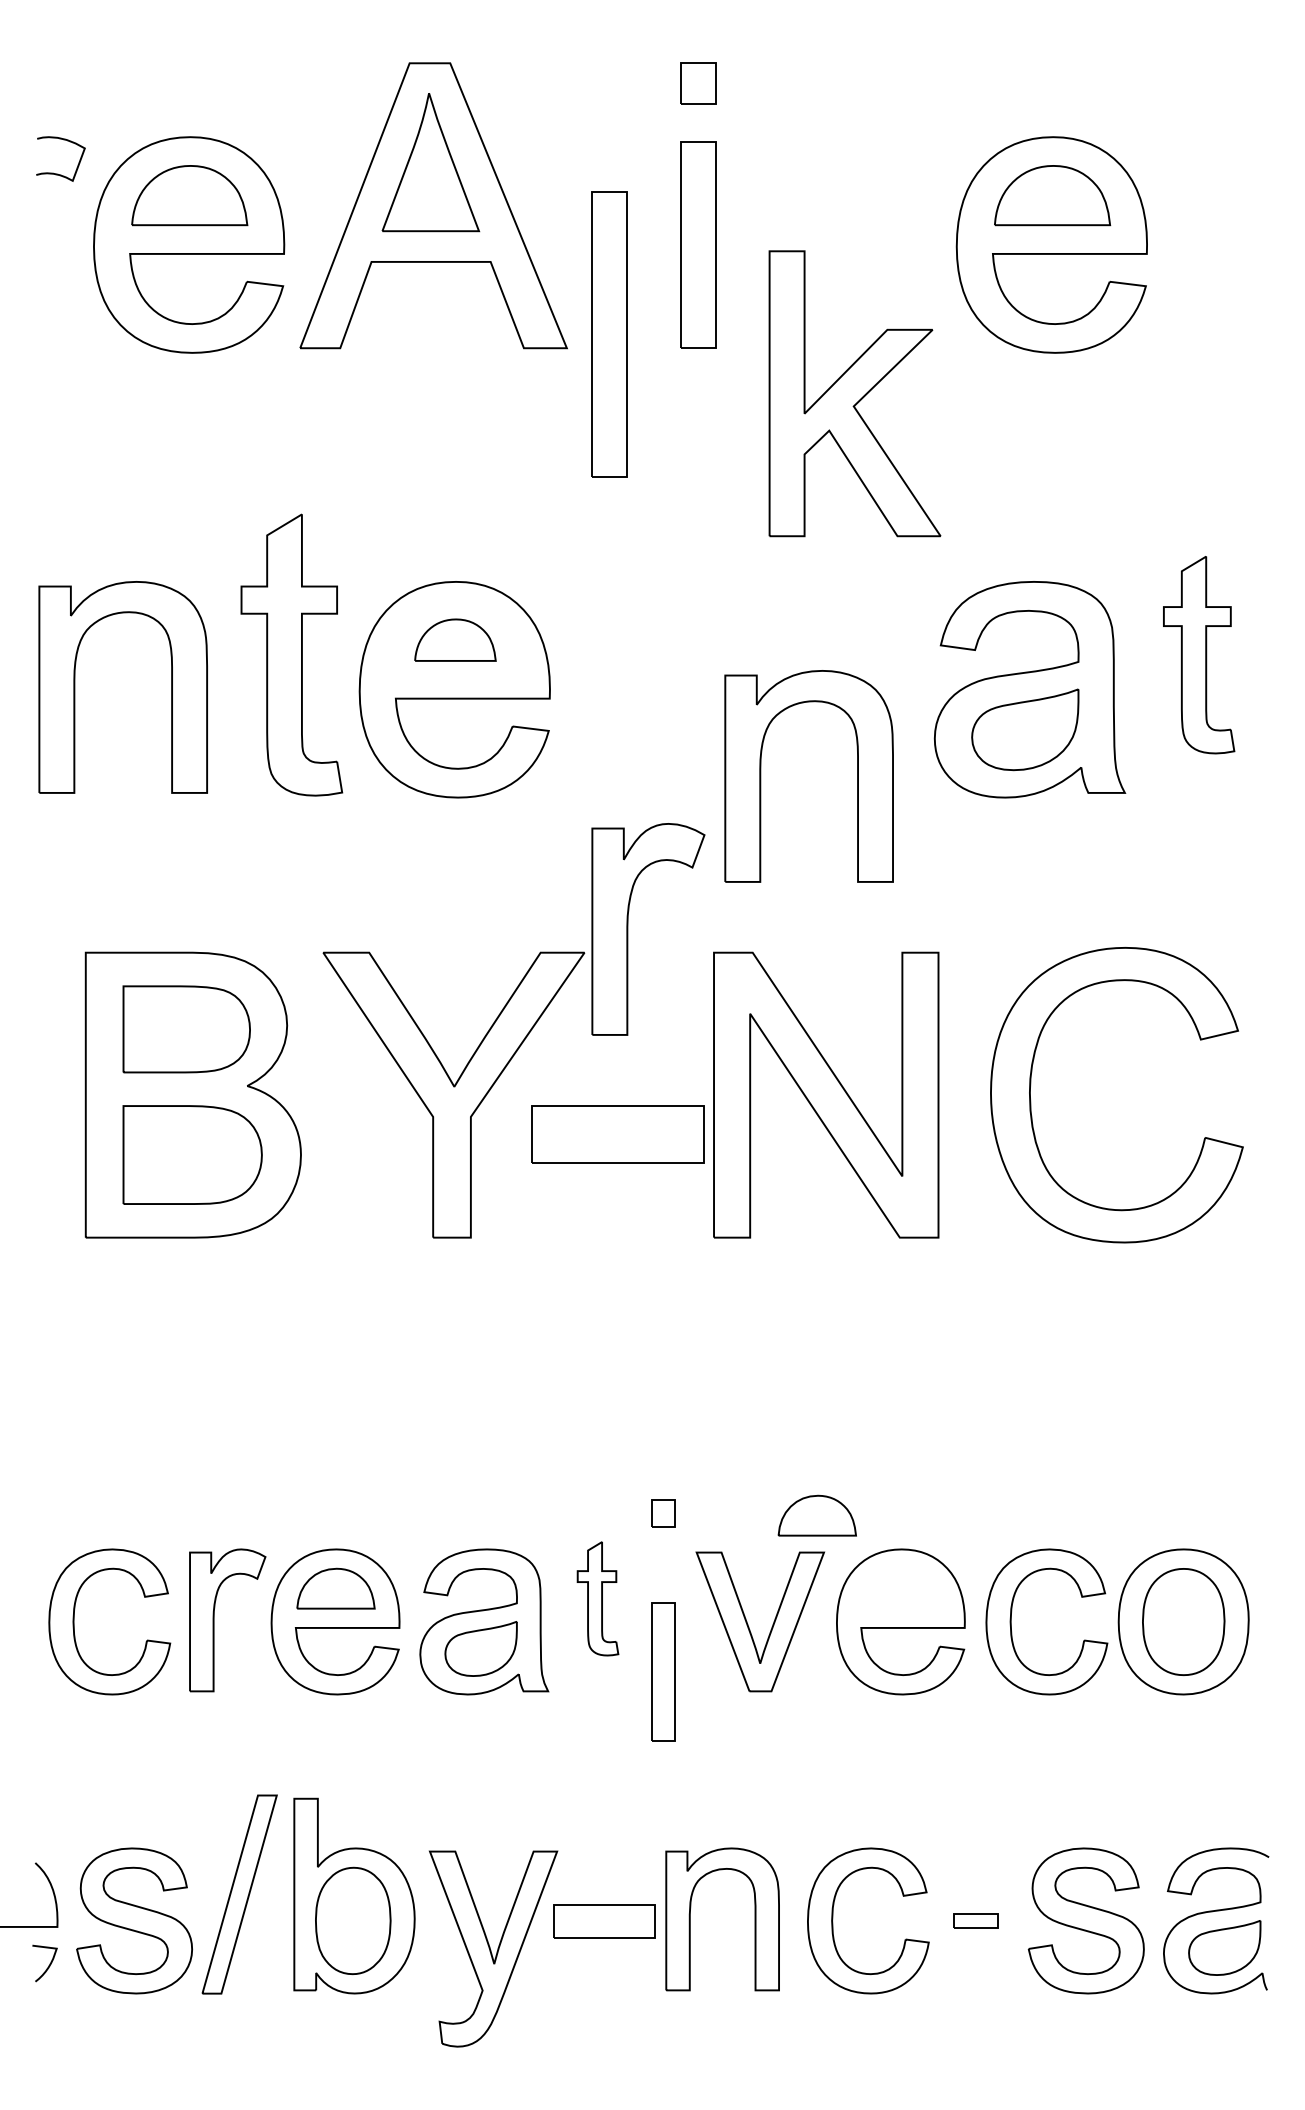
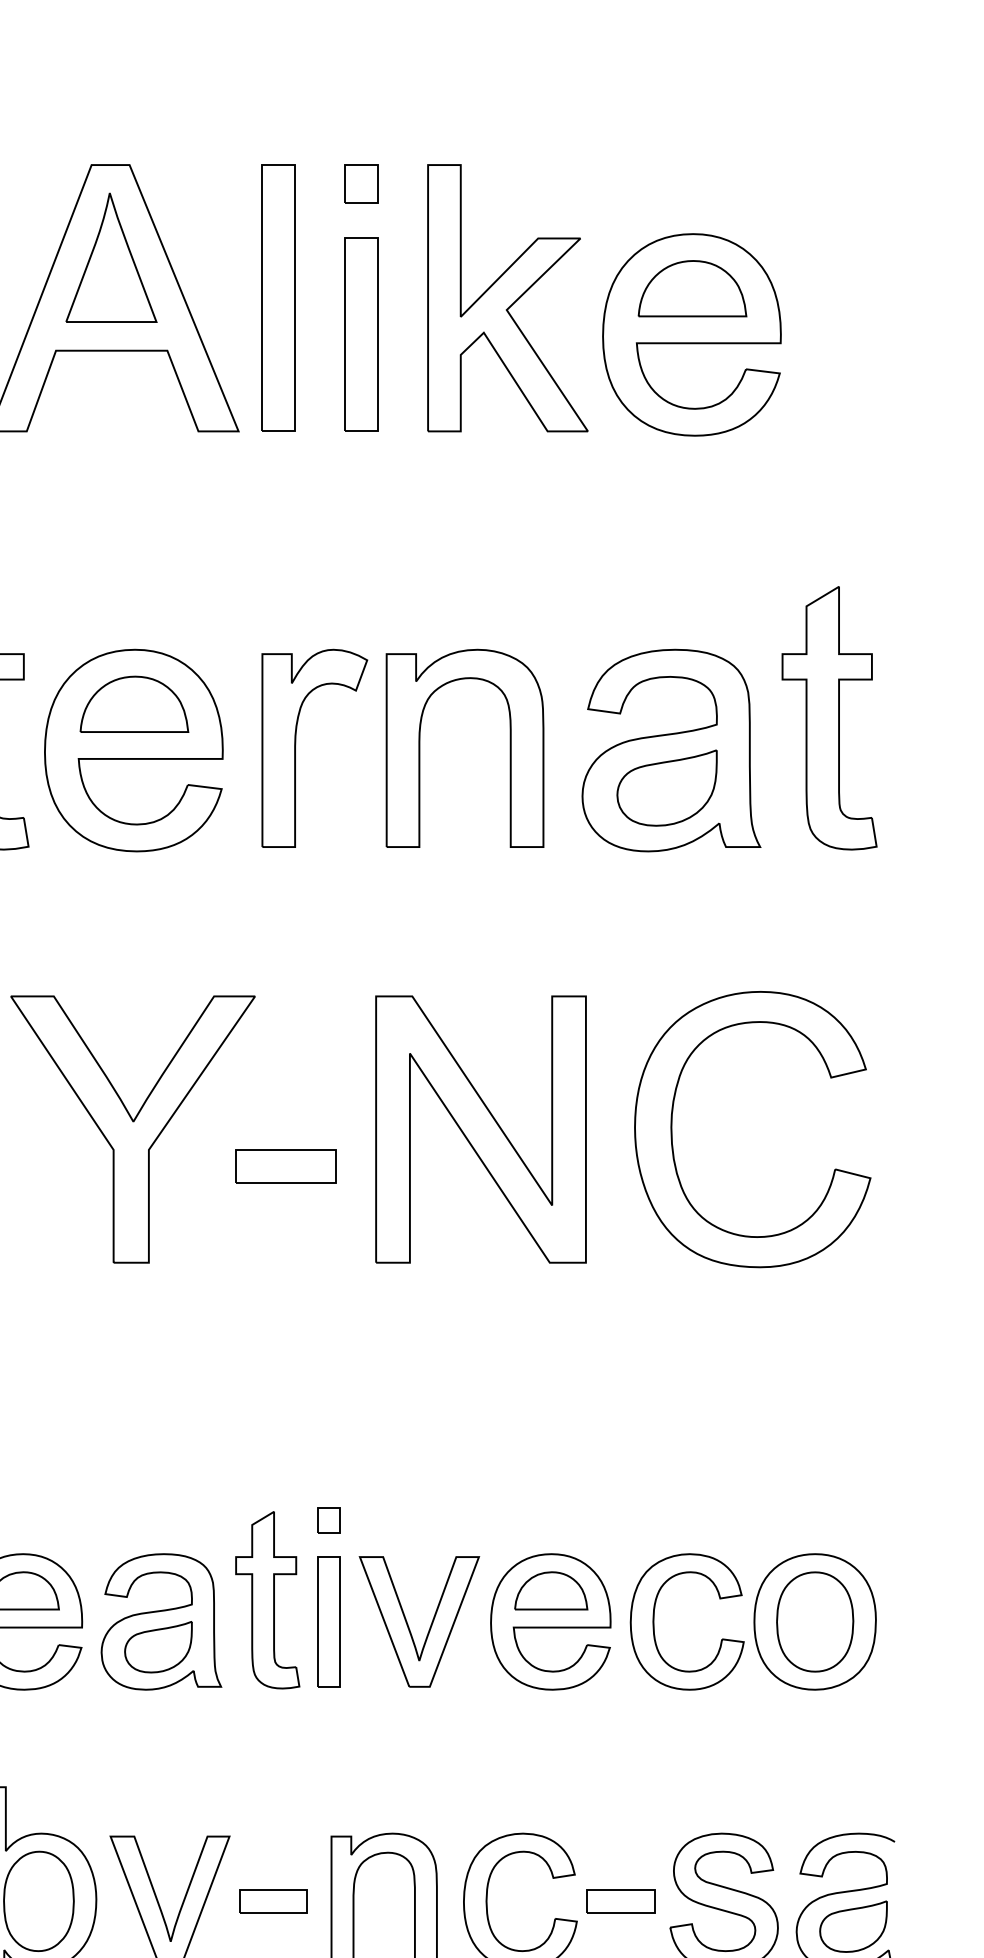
part: (609, 334) -> (278, 297), moved
part: (854, 393) -> (507, 297), moved
part: (455, 639) -> (134, 703), size x1.43
part: (1198, 654) -> (828, 717), size x1.43
part: (761, 776) -> (420, 748), moved
part: (628, 929) -> (296, 748), moved
part: (617, 1134) -> (285, 1166), size x0.62
part: (816, 1515) -> (550, 1590), moved
part: (597, 1598) -> (267, 1600), size x1.67
part: (663, 1671) -> (328, 1621), moved
part: (603, 1920) -> (272, 1900), size x0.71
part: (975, 1920) -> (620, 1900), size x1.67

